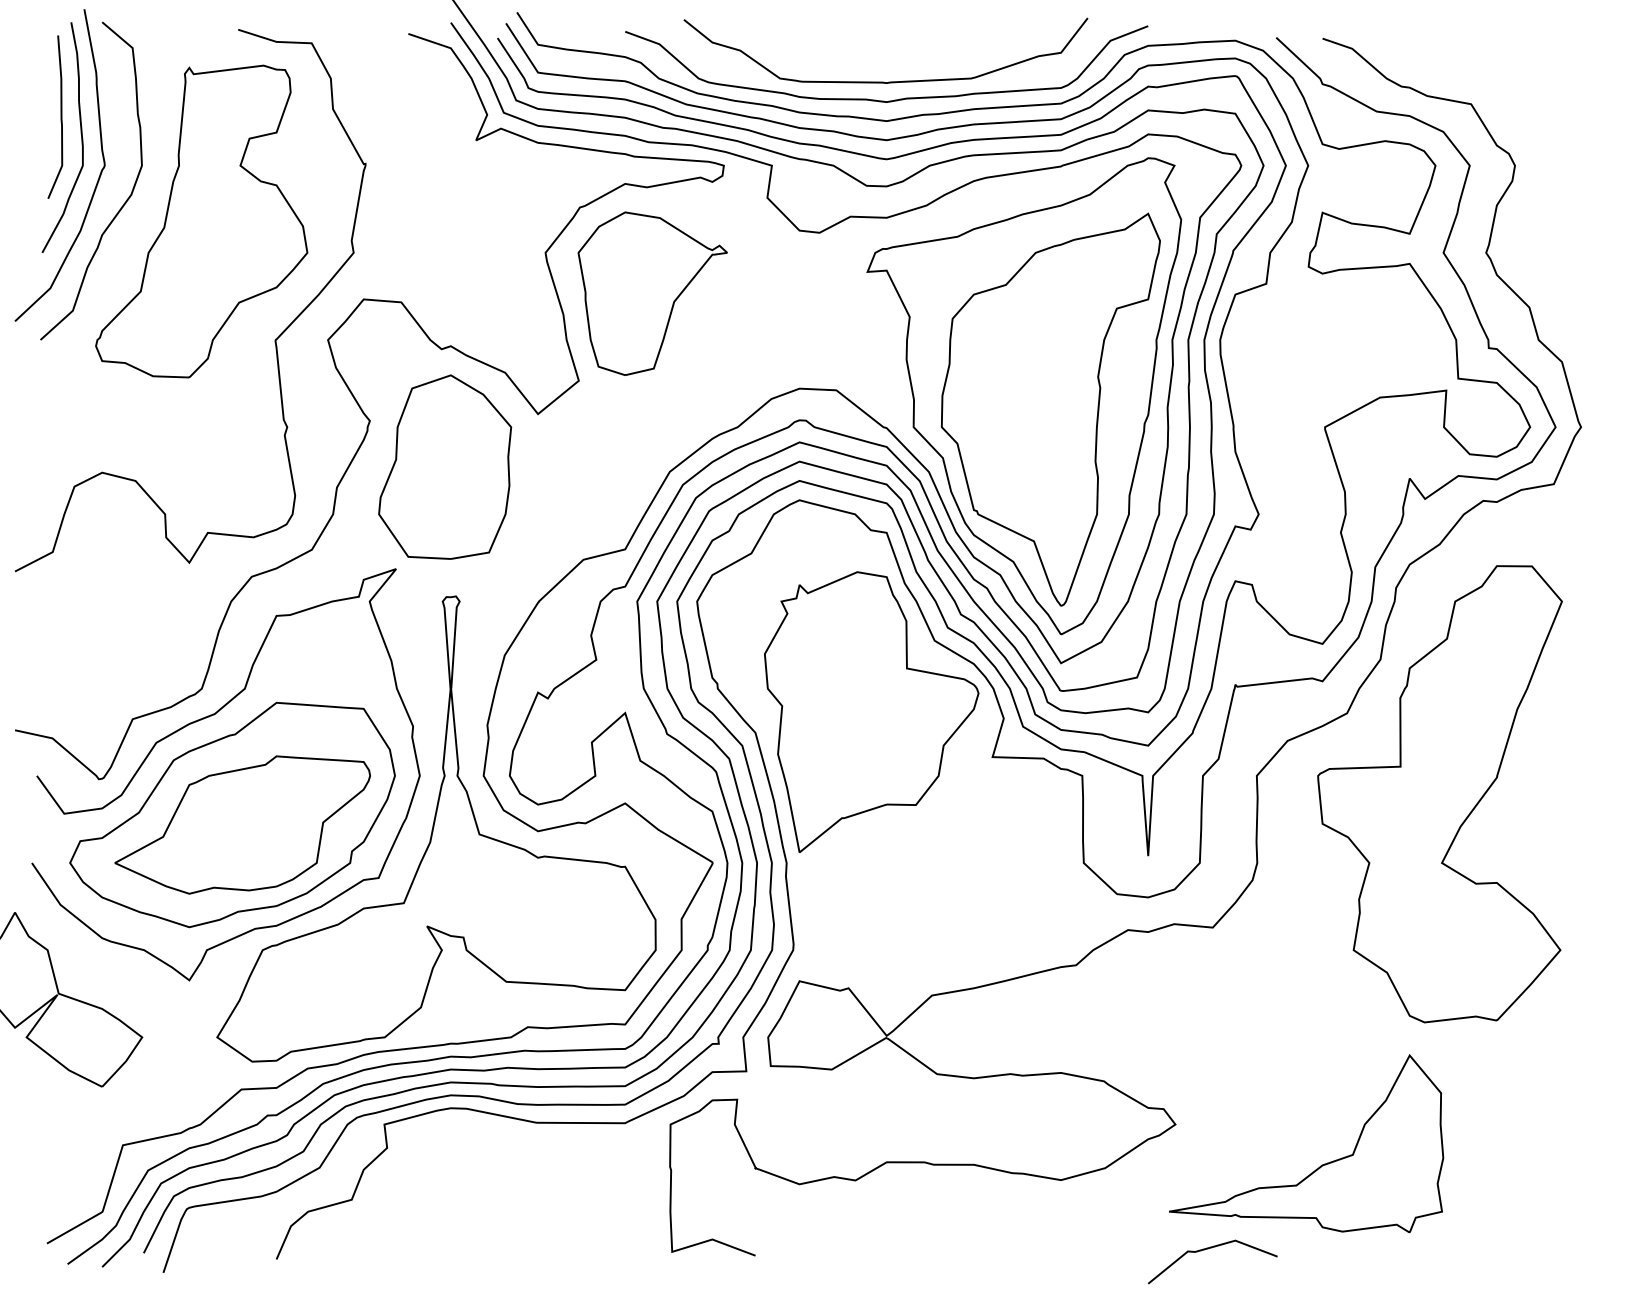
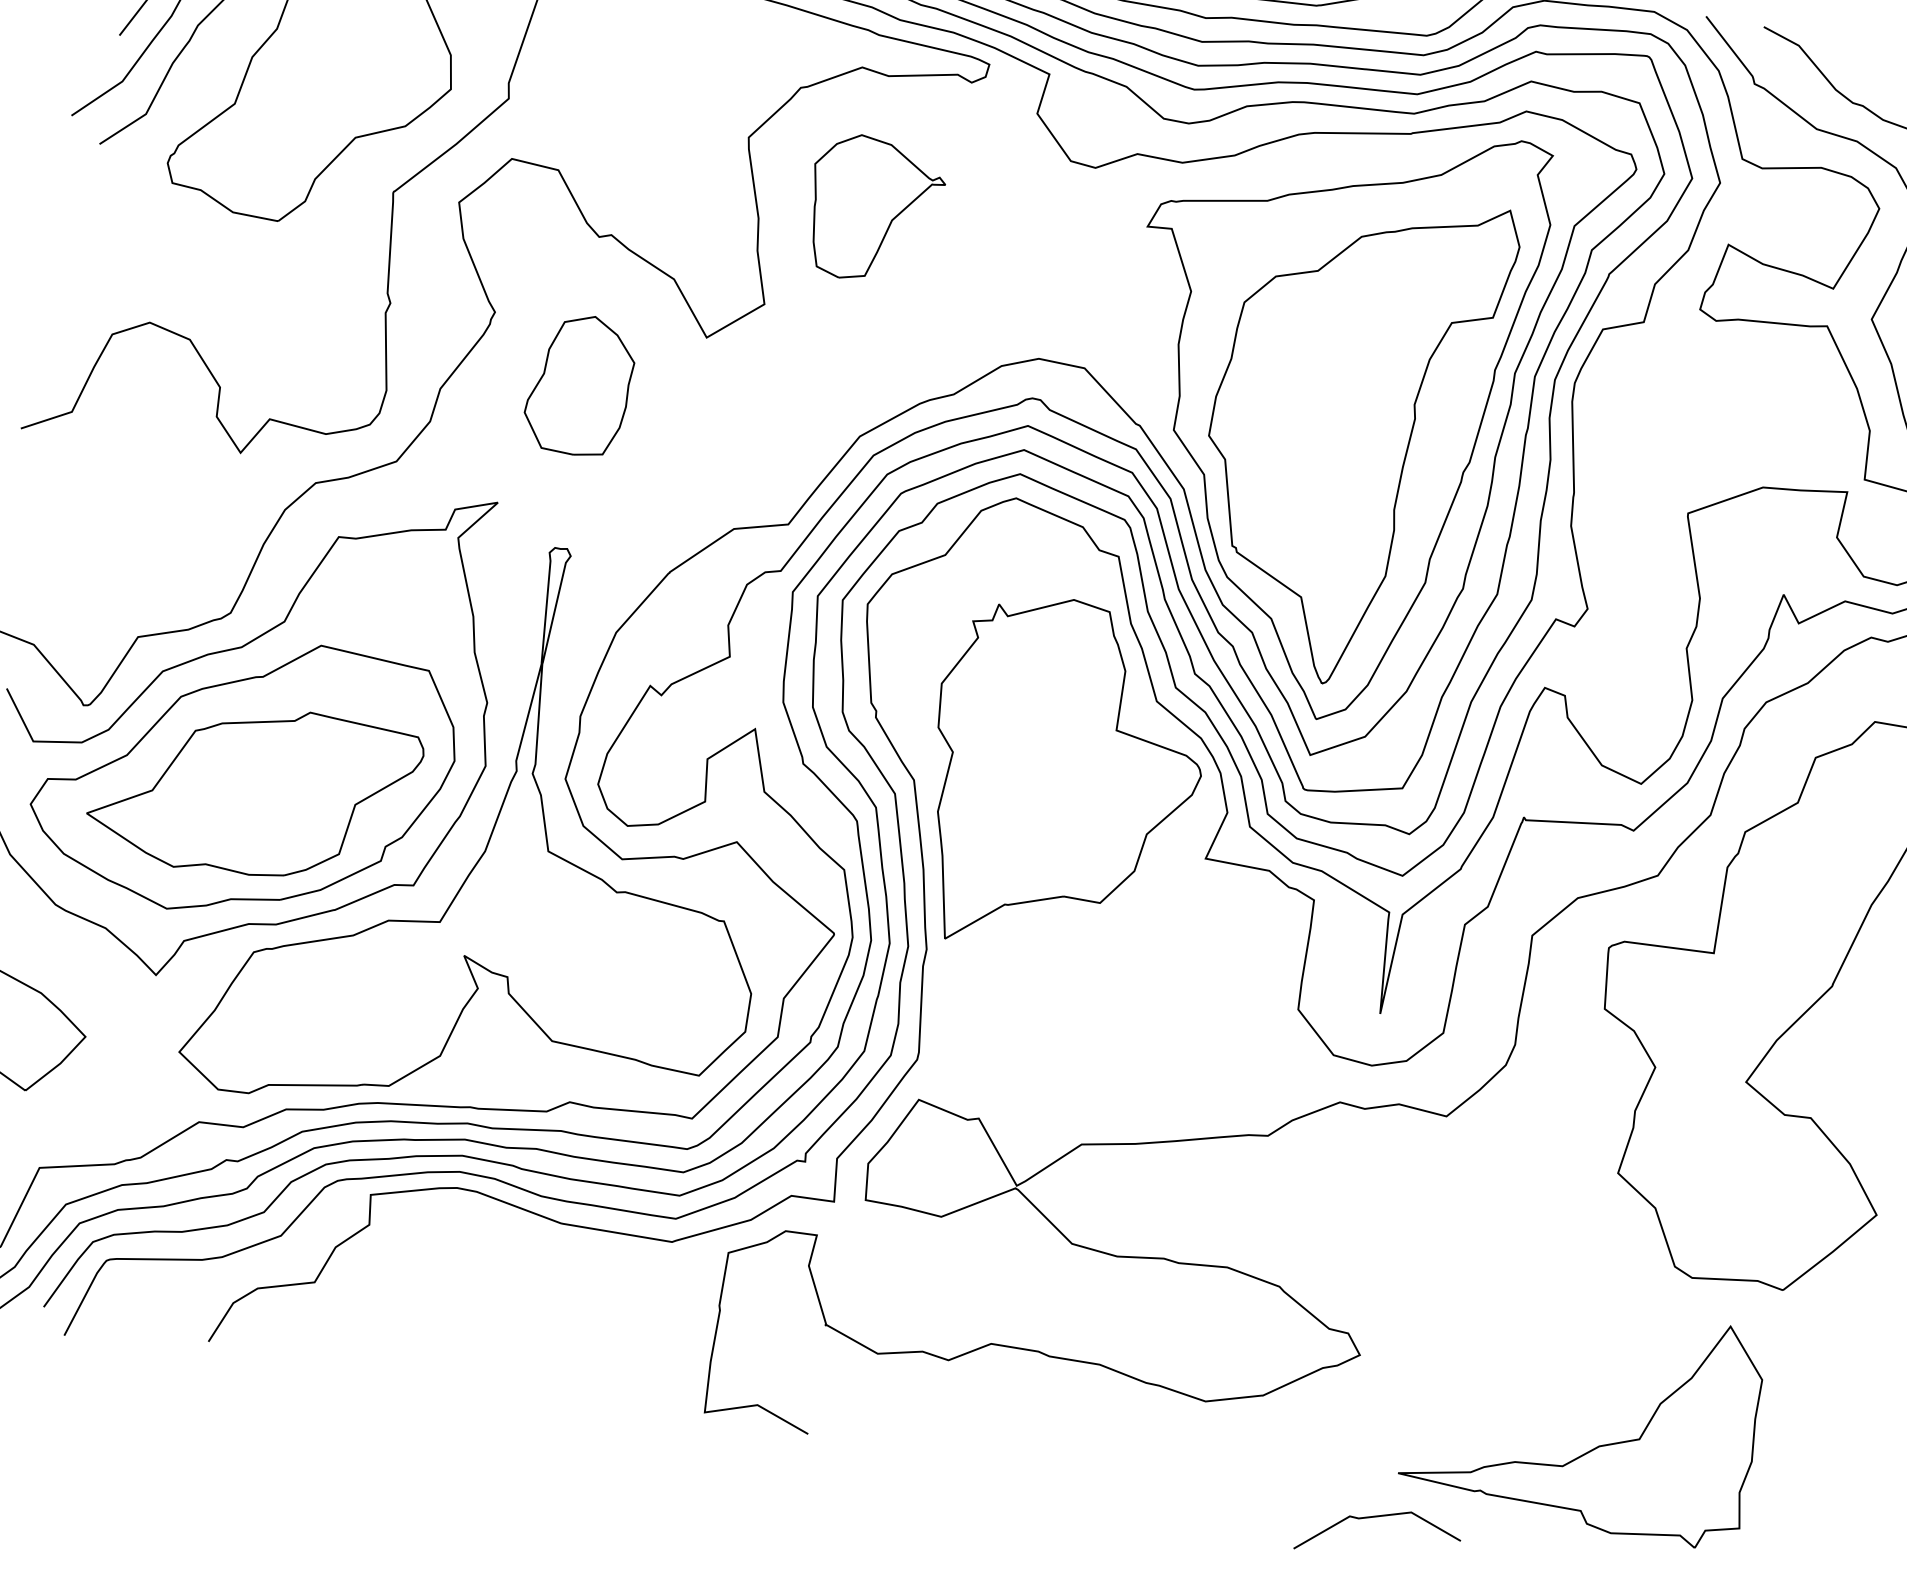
part: (652, 293) -> (874, 209), size x0.7
part: (445, 466) -> (580, 384), size x0.6
part: (1320, 1165) -> (1596, 1446), moved

